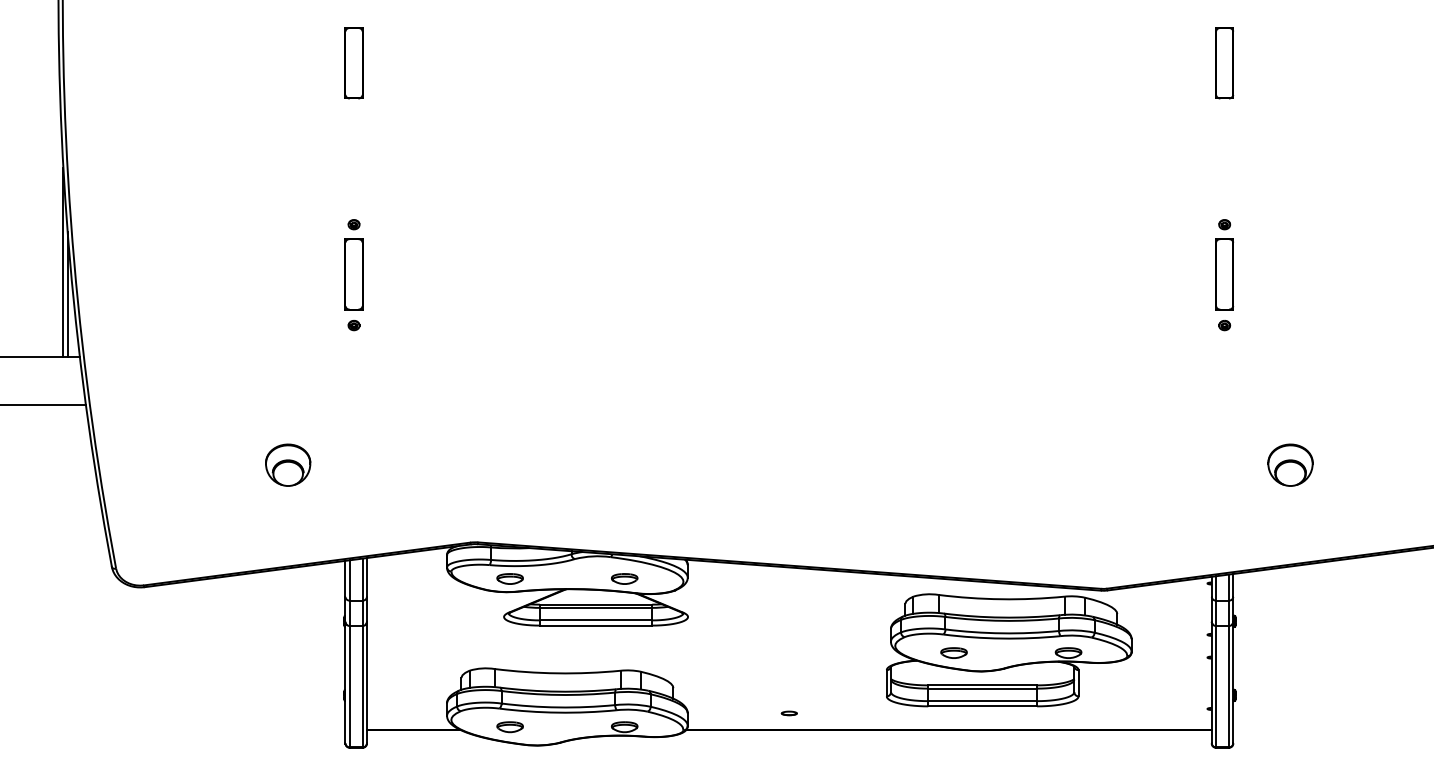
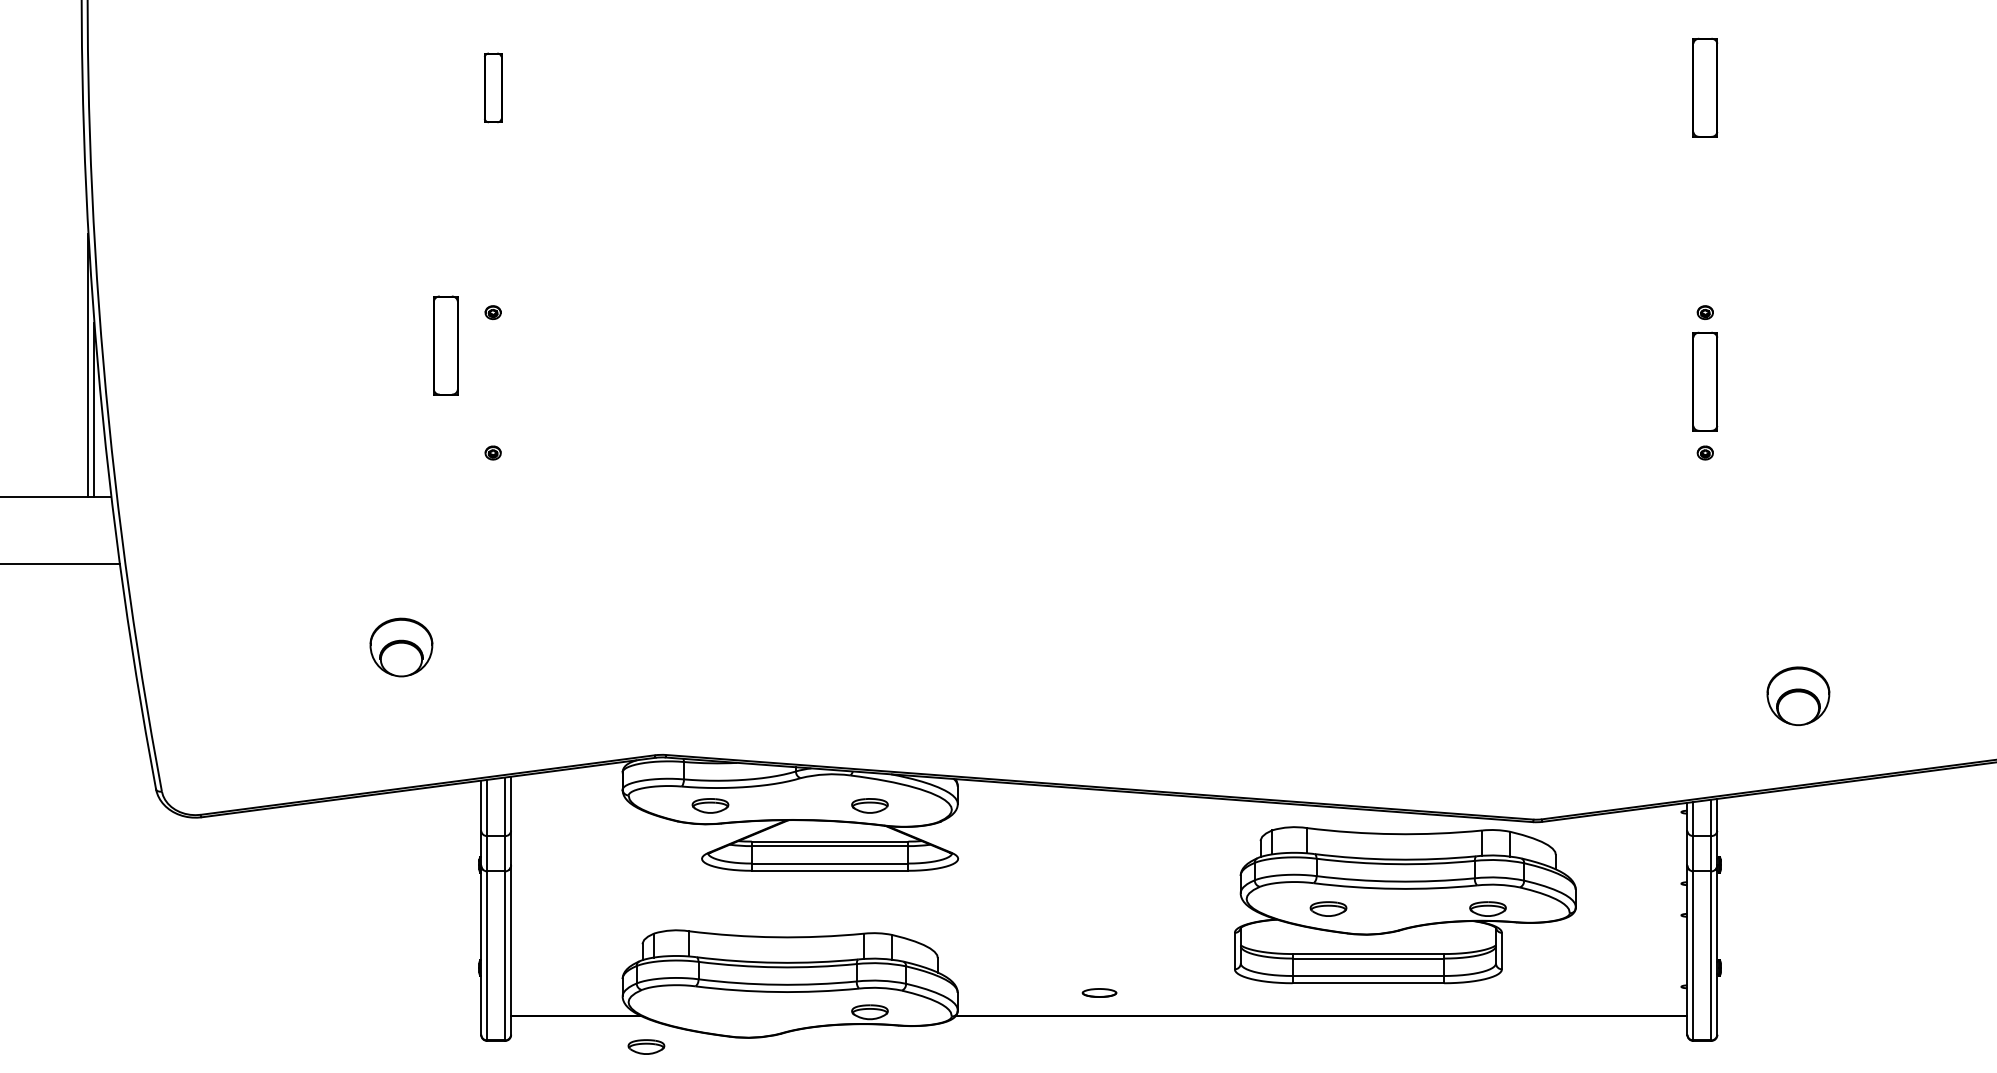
part: (353, 63) -> (492, 88), size x0.7
part: (353, 274) -> (445, 345), moved
part: (1290, 464) -> (1798, 695), moved
part: (788, 713) -> (1098, 993), size x1.6
part: (509, 727) -> (645, 1047), moved

